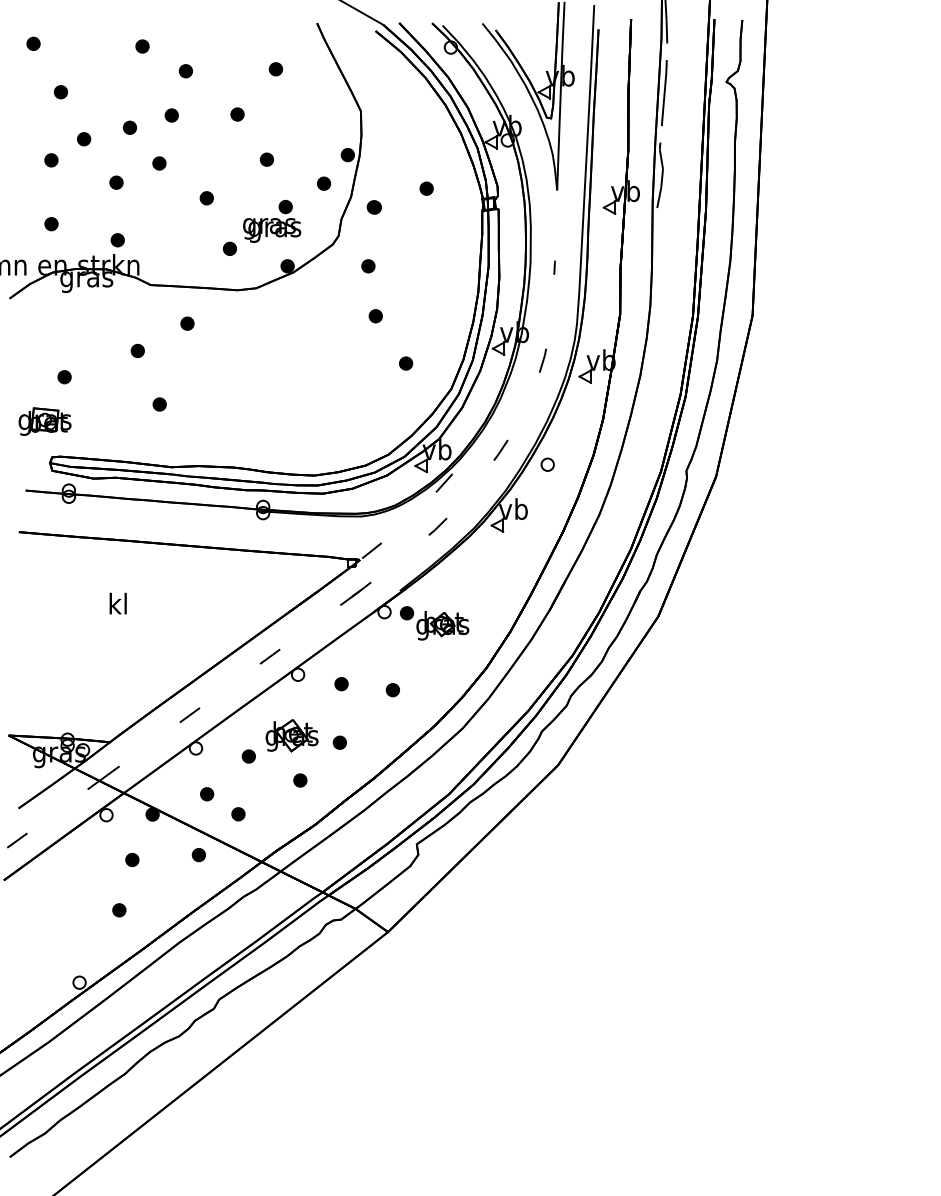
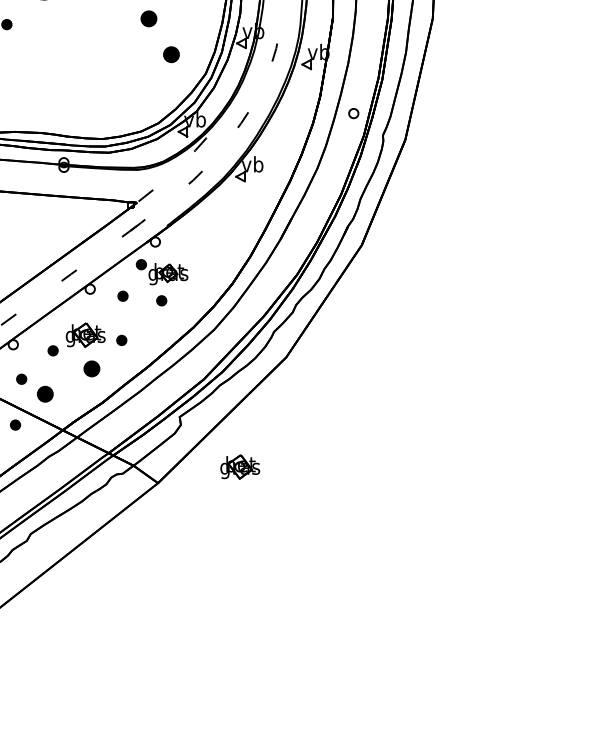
part: (375, 316) -> (148, 19), size x1.6
part: (406, 363) -> (171, 54), size x1.6
part: (547, 464) -> (353, 113), moved
part: (434, 623) -> (162, 272), moved
part: (300, 780) -> (92, 368), size x1.6
part: (238, 814) -> (45, 394), size x1.6
part: (496, 910) -> (239, 466), added

